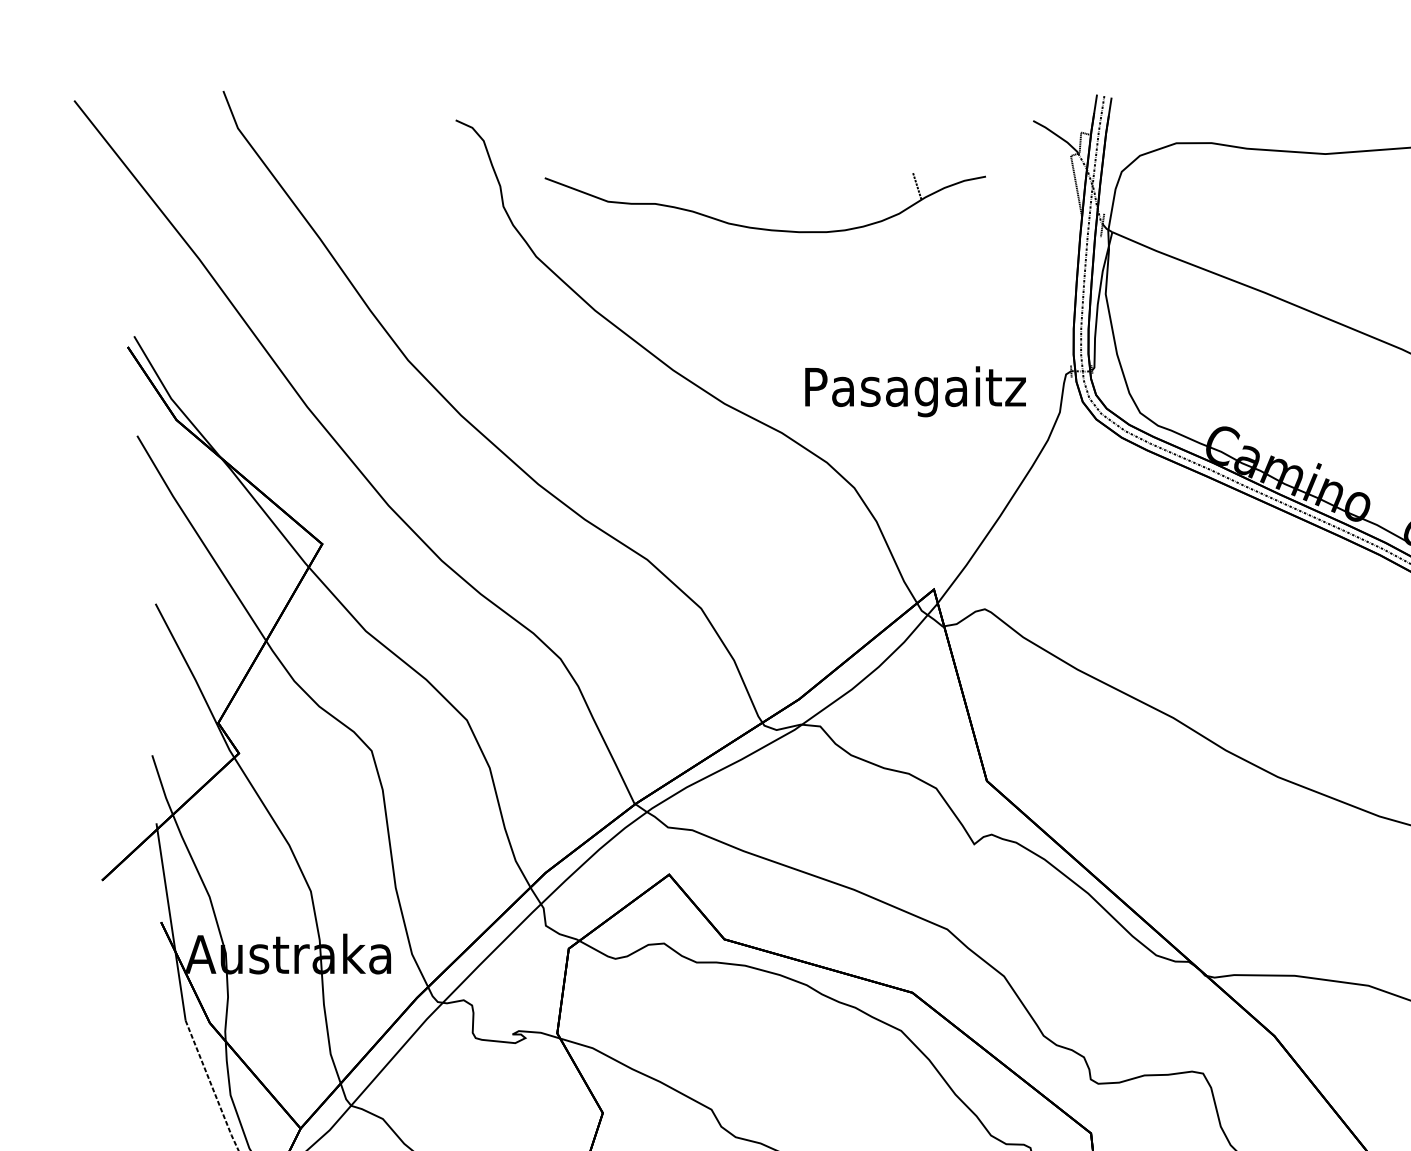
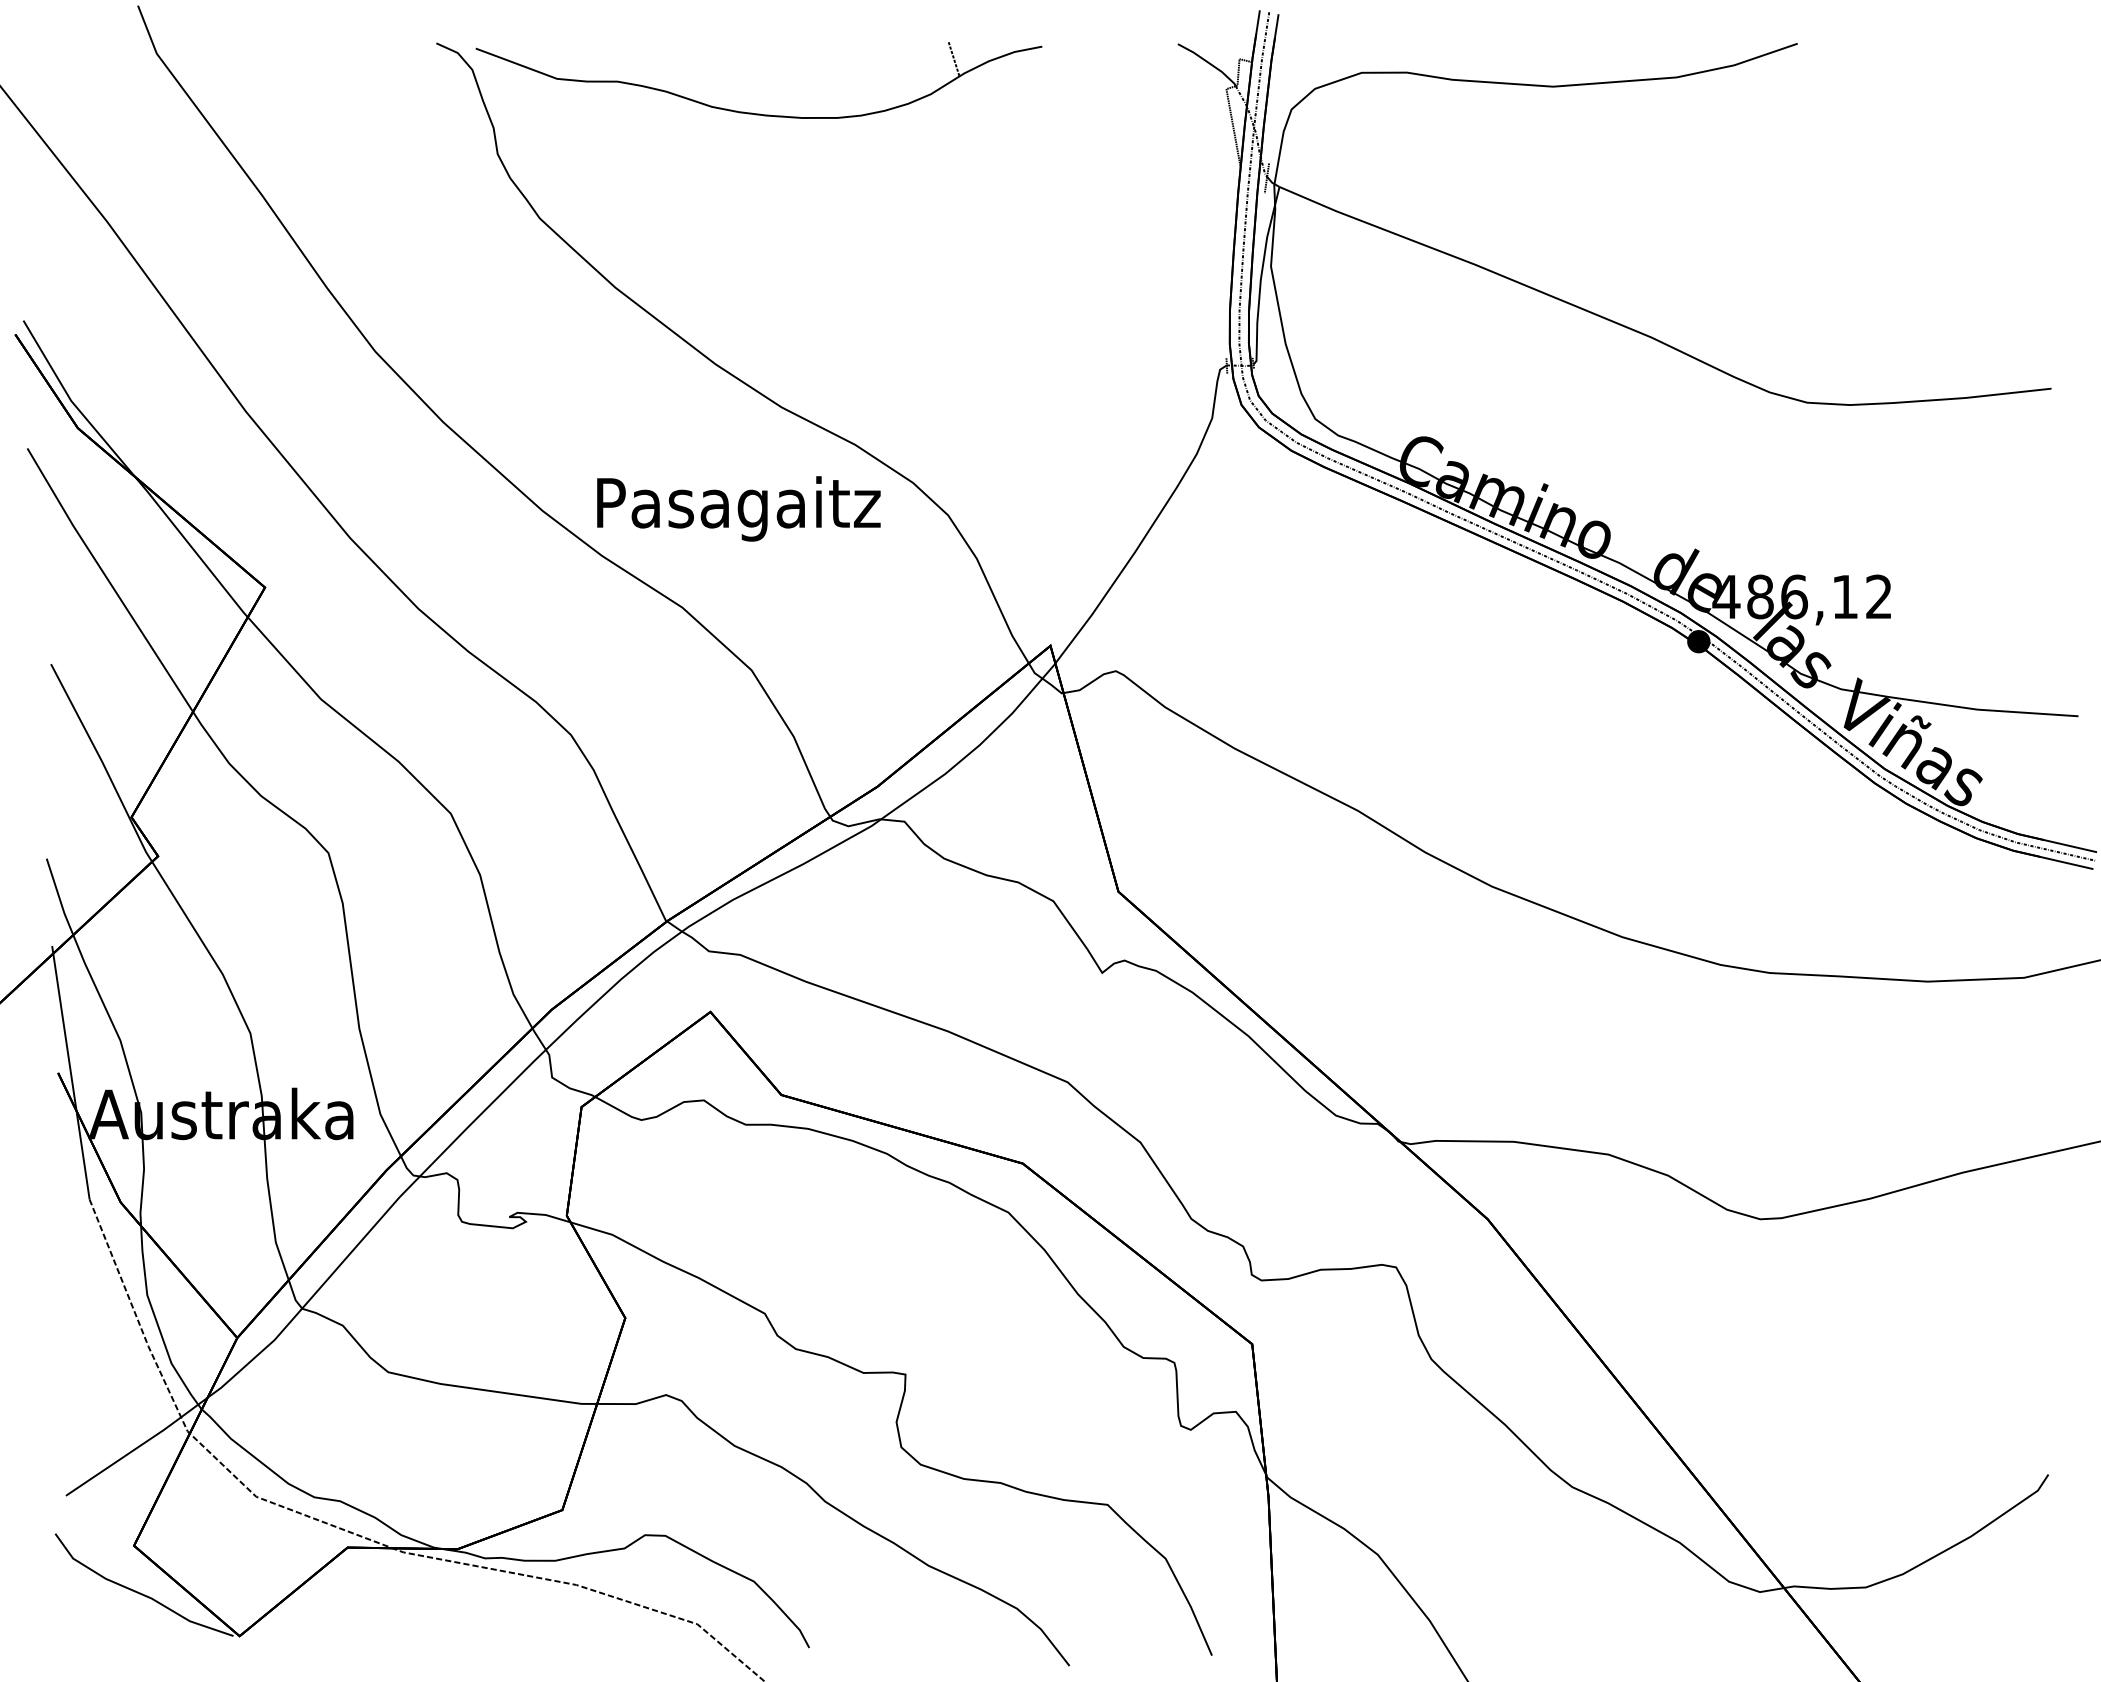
part: (760, 227) -> (752, 112), moved
text: (915, 391) -> (738, 508), moved

